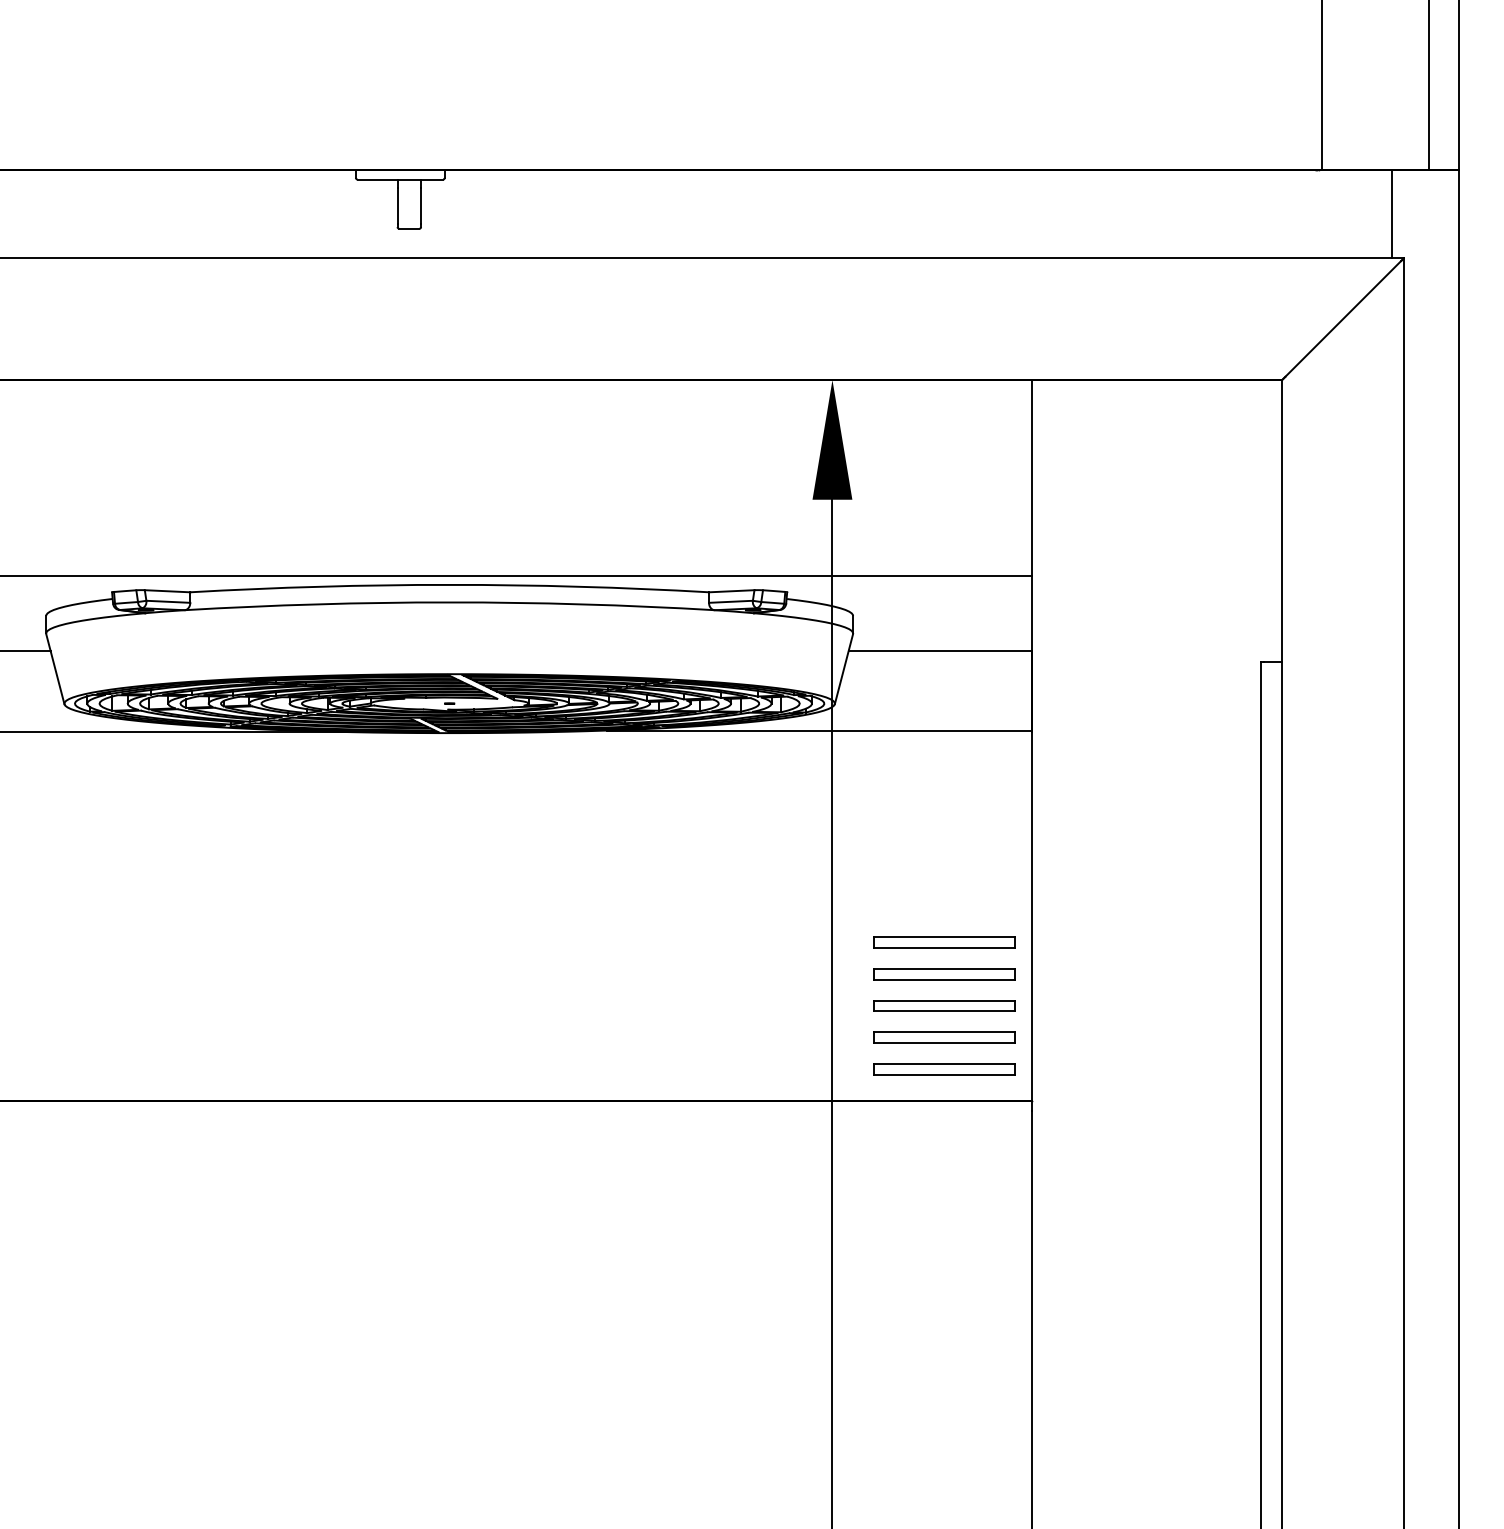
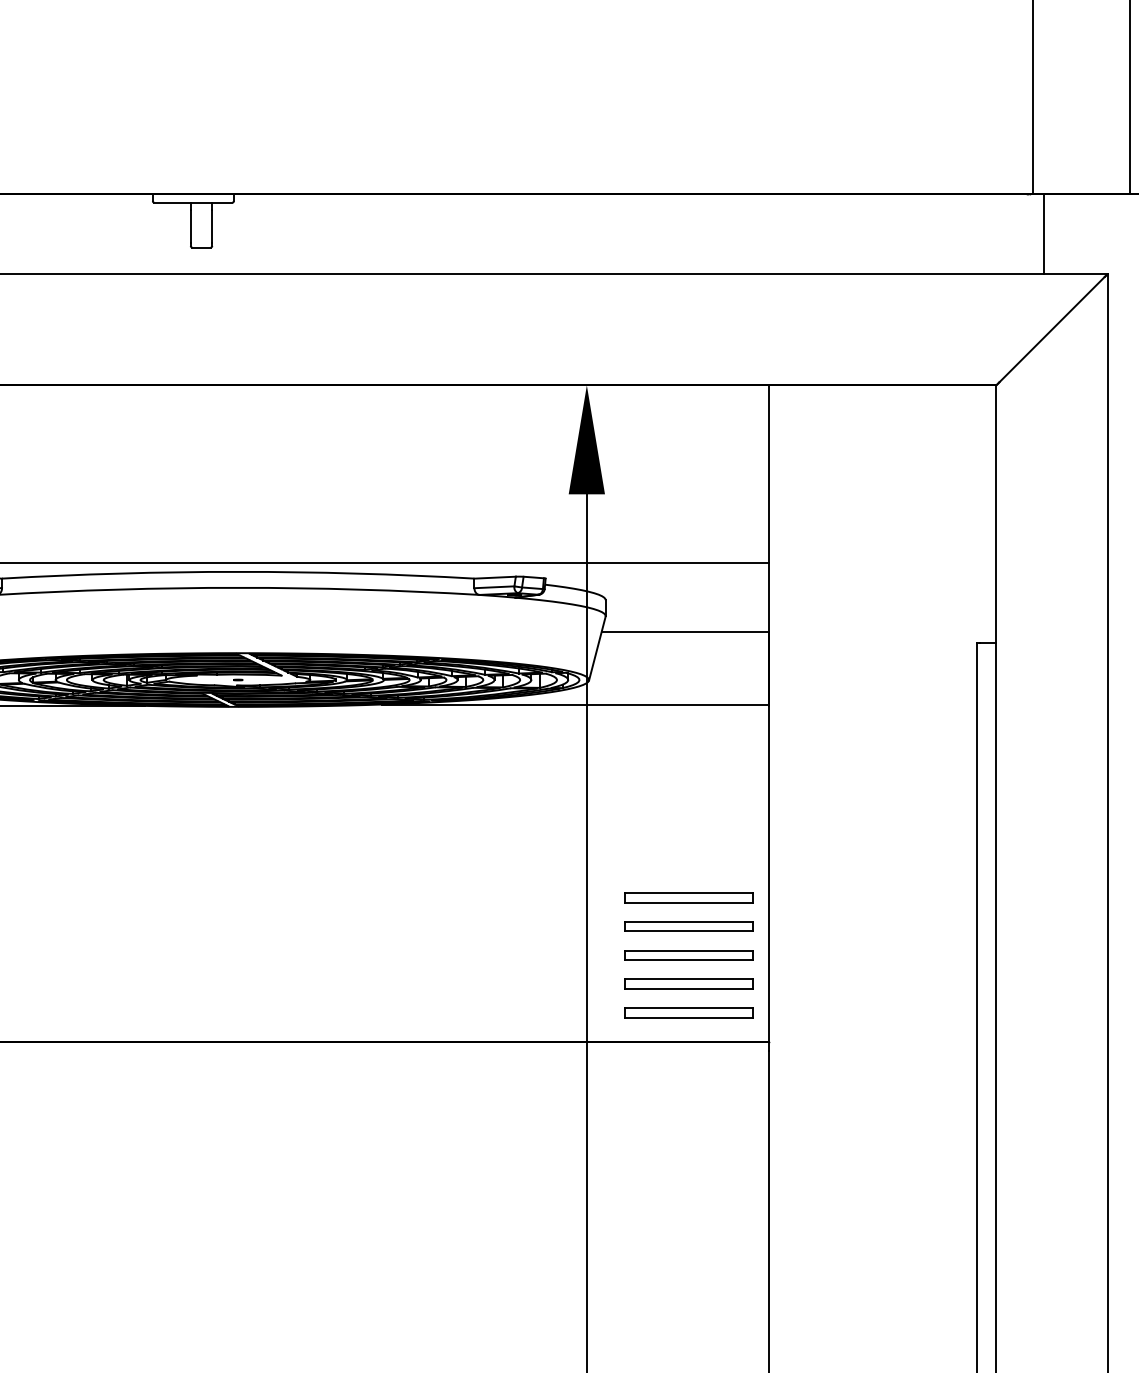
line: (1391, 214) -> (1044, 234), moved

